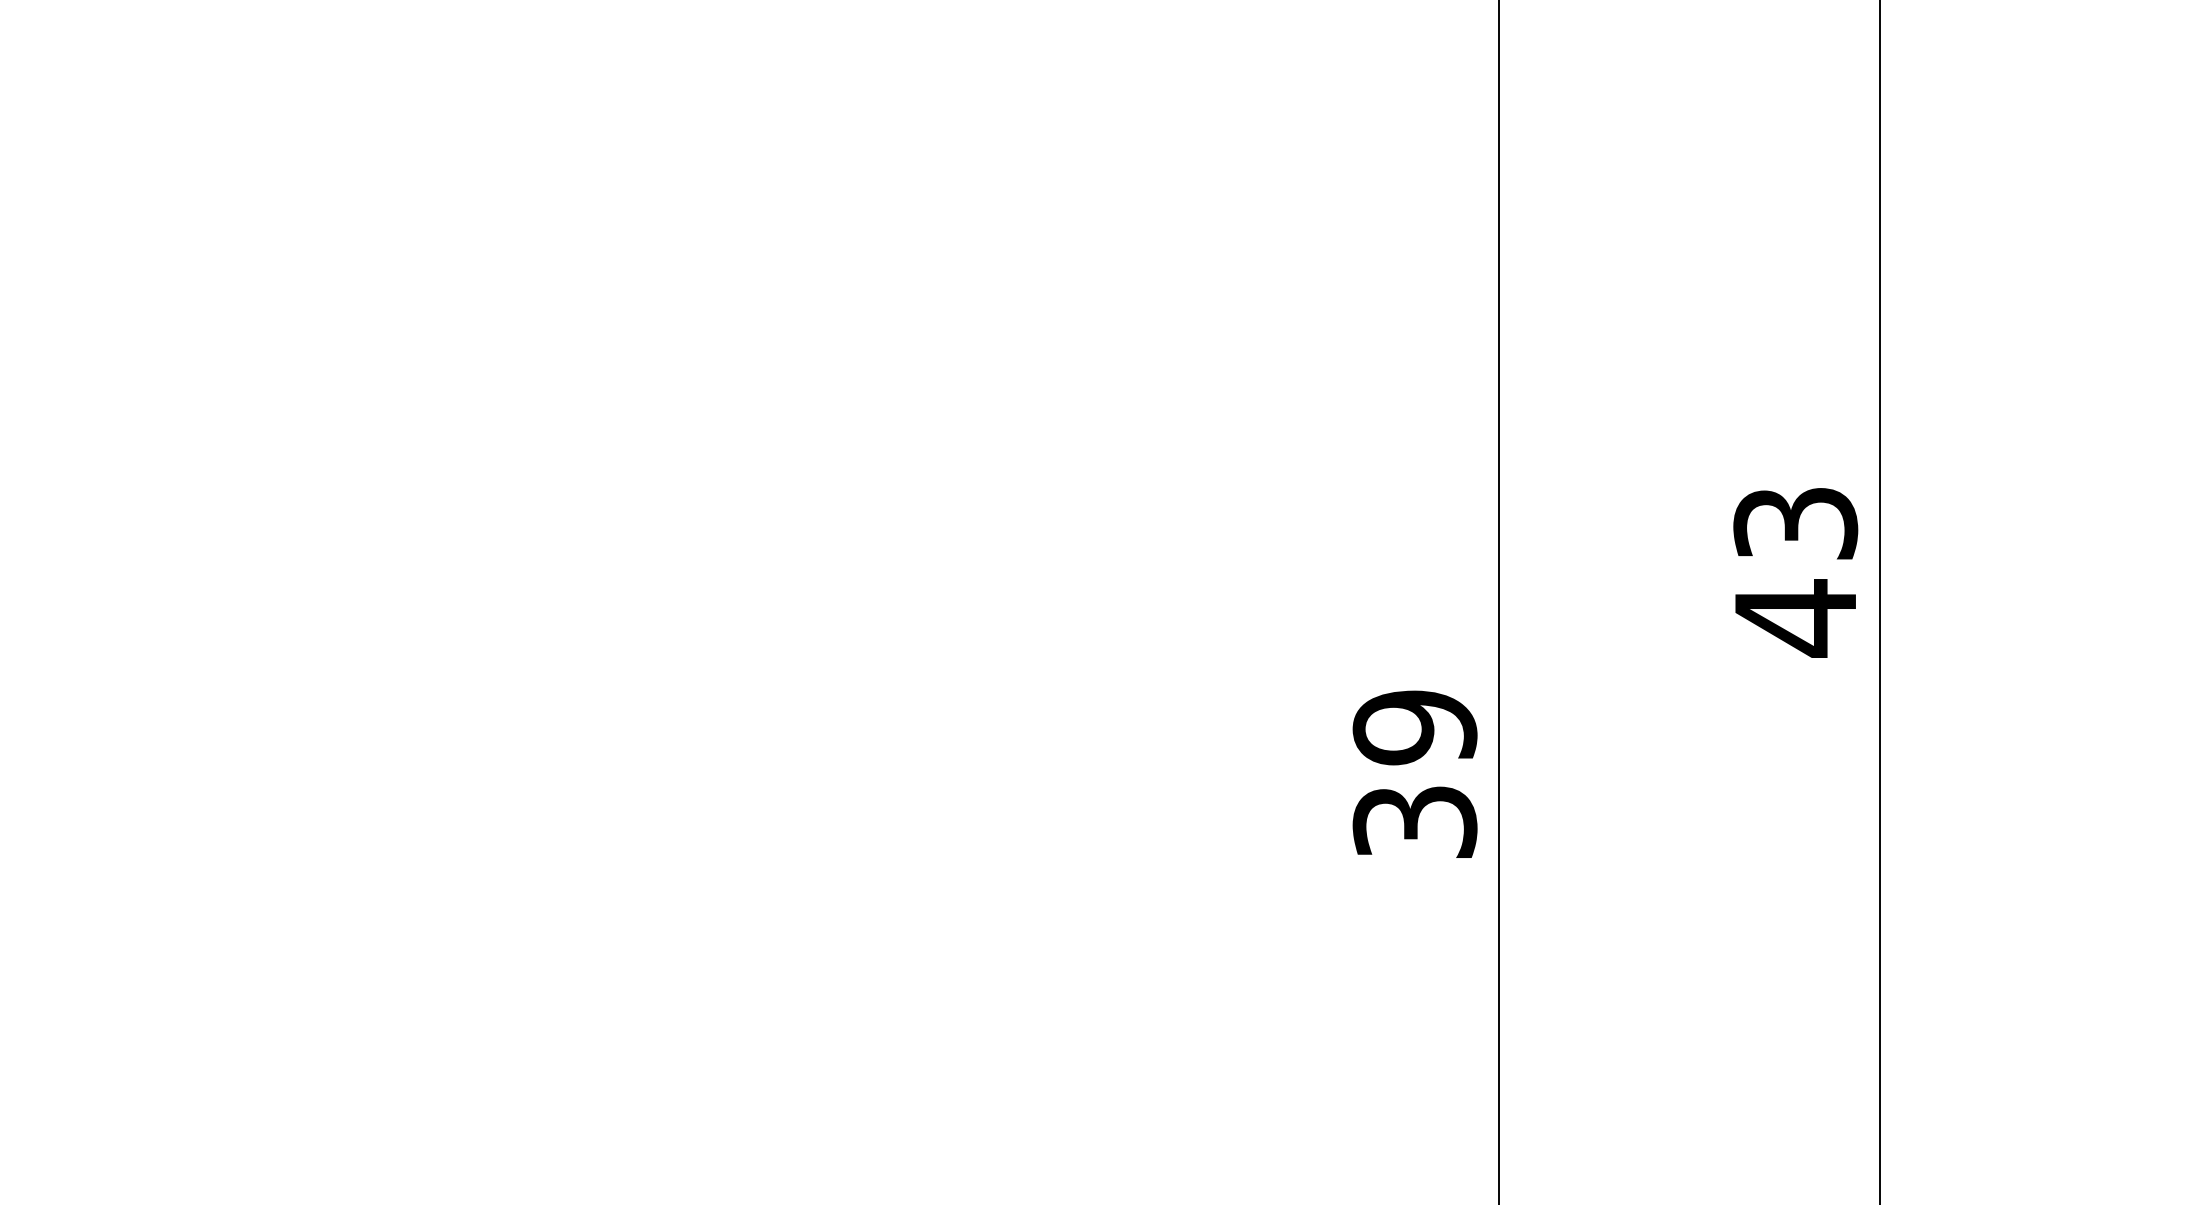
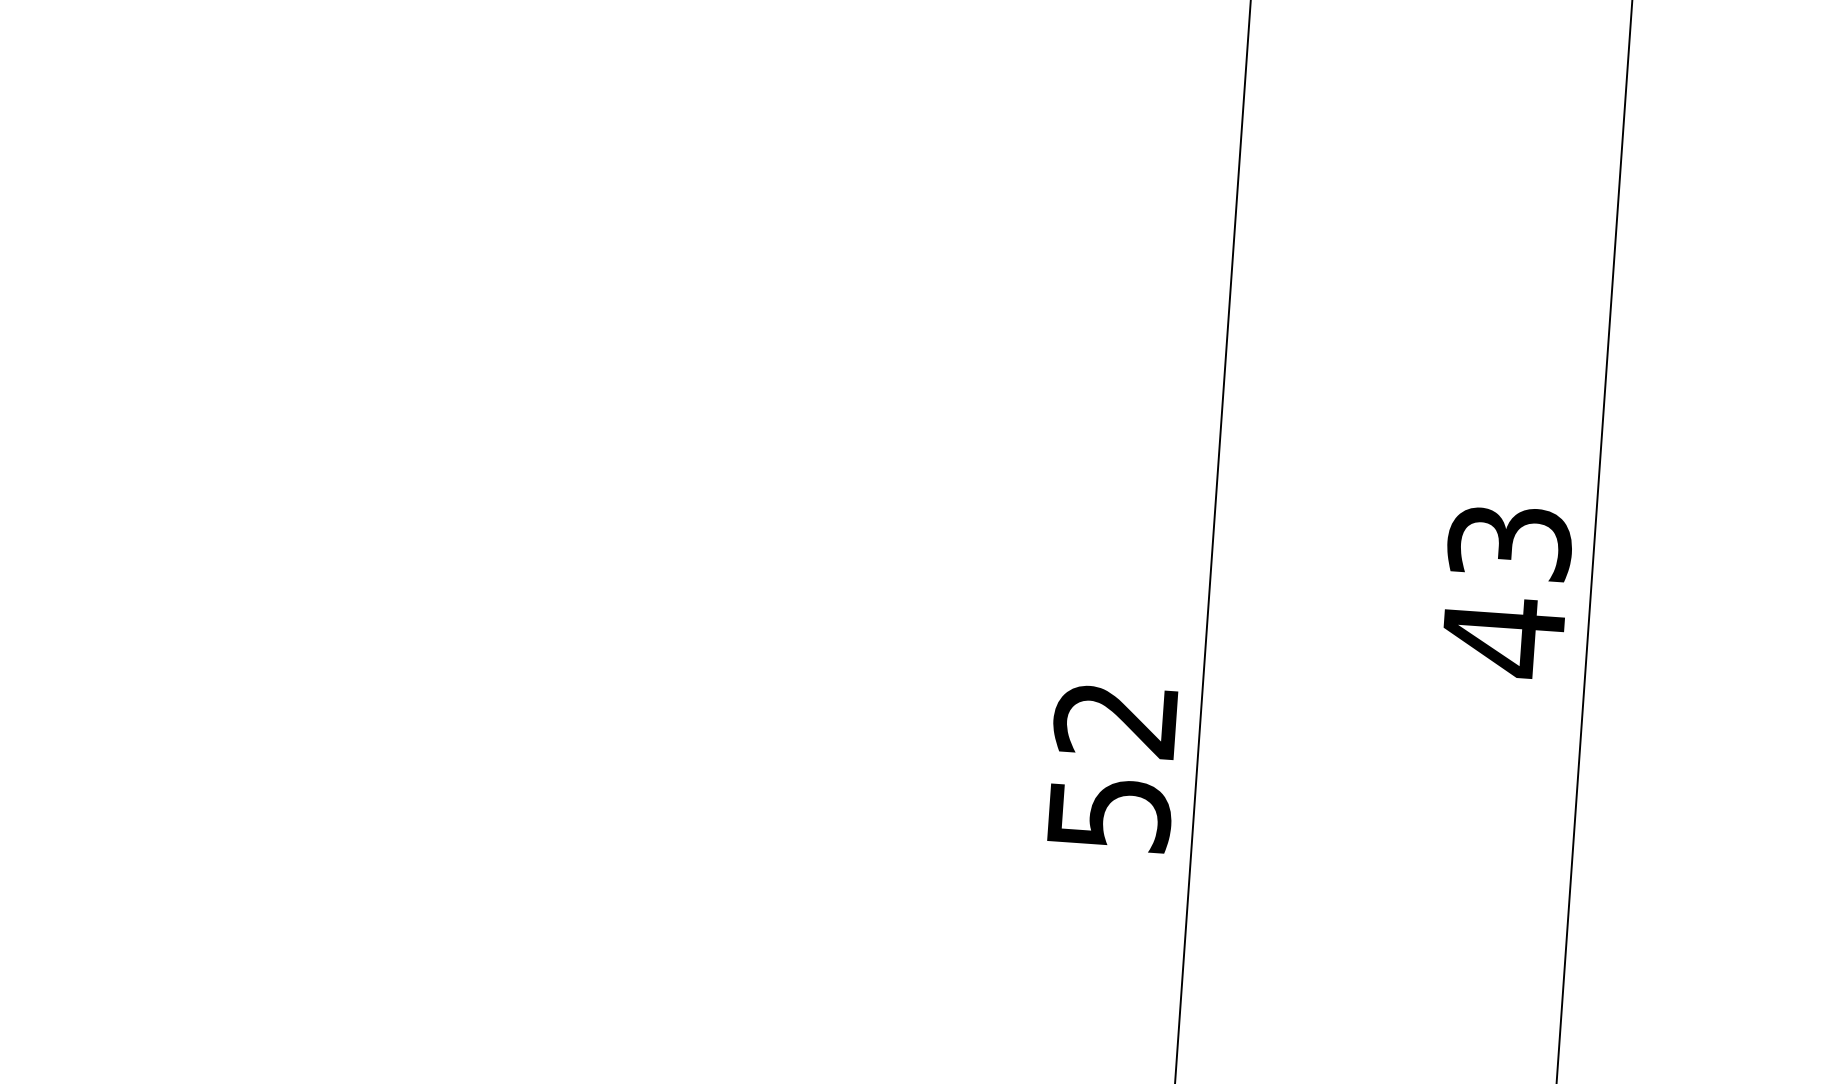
text: (1414, 773) -> (1112, 765), 39 -> 52

